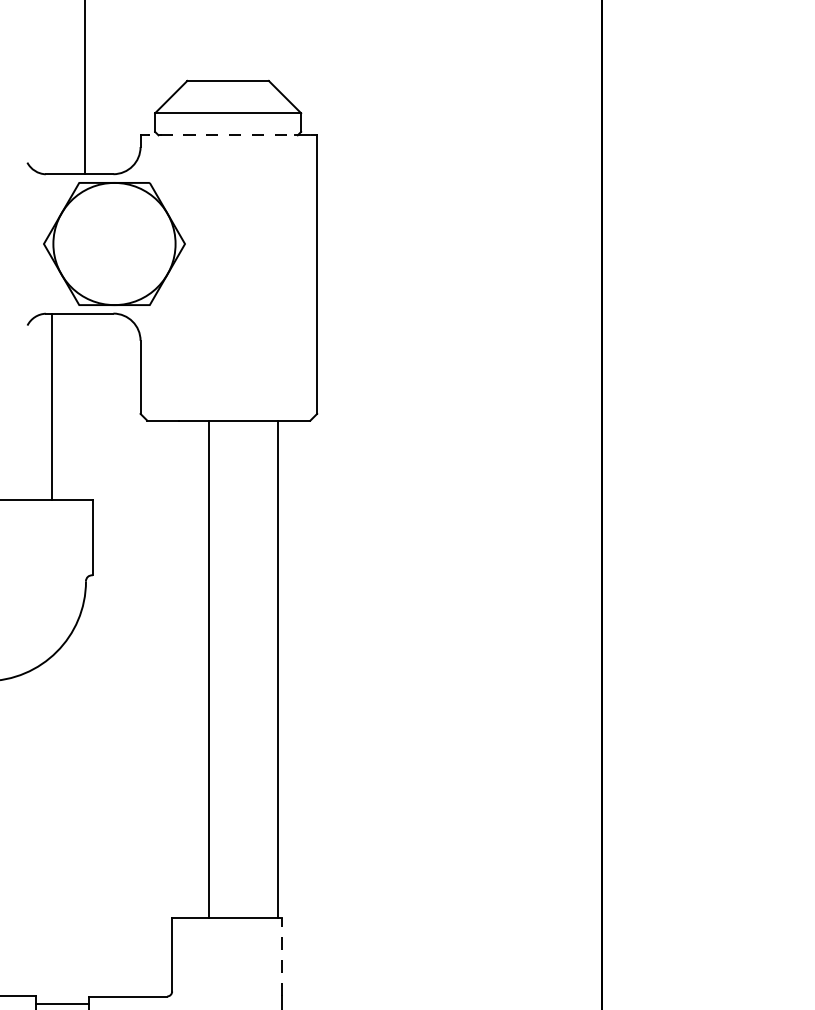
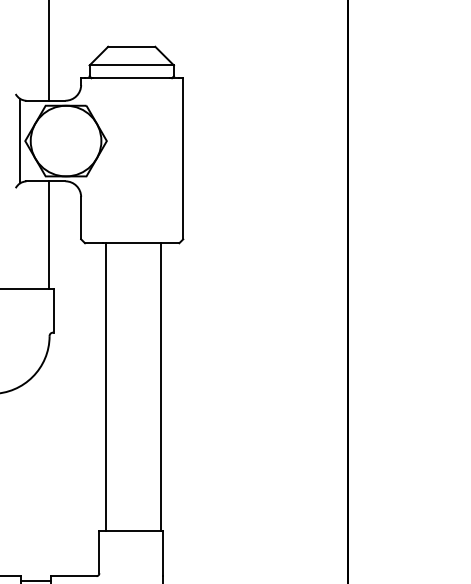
line: (227, 135) -> (131, 78), dashed -> solid
line: (35, 242) -> (20, 140), added
line: (52, 407) -> (49, 235), moved
line: (208, 668) -> (105, 386), moved
line: (281, 955) -> (162, 552), dashed -> solid

